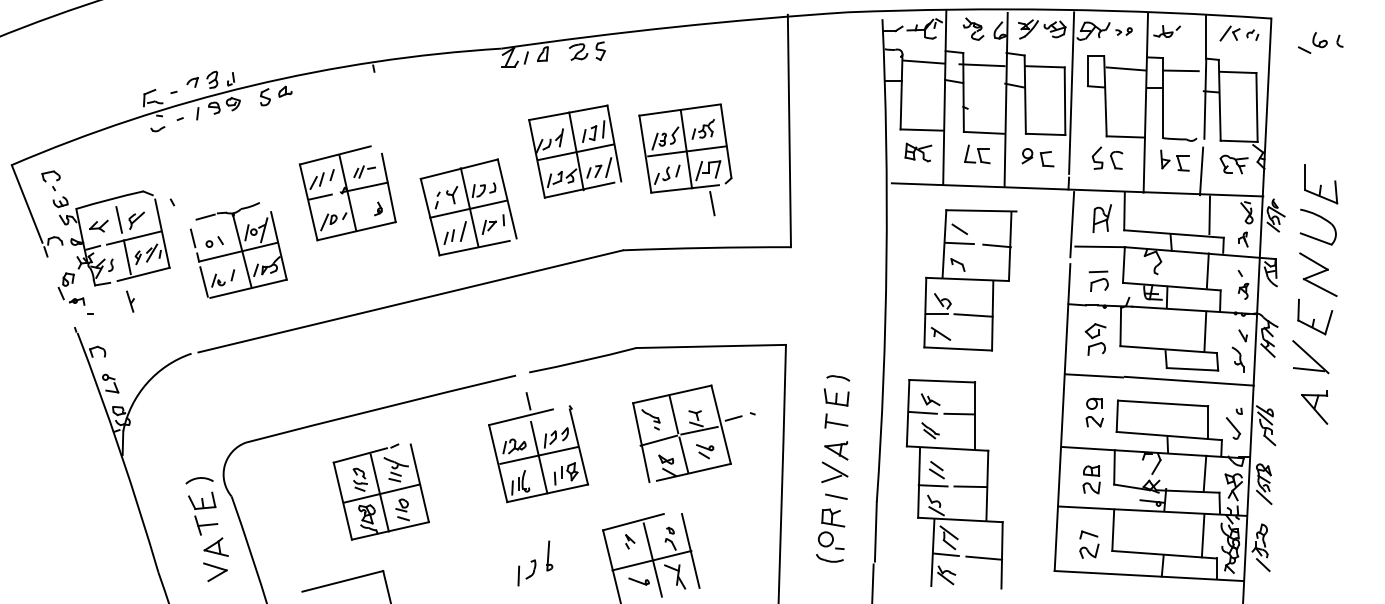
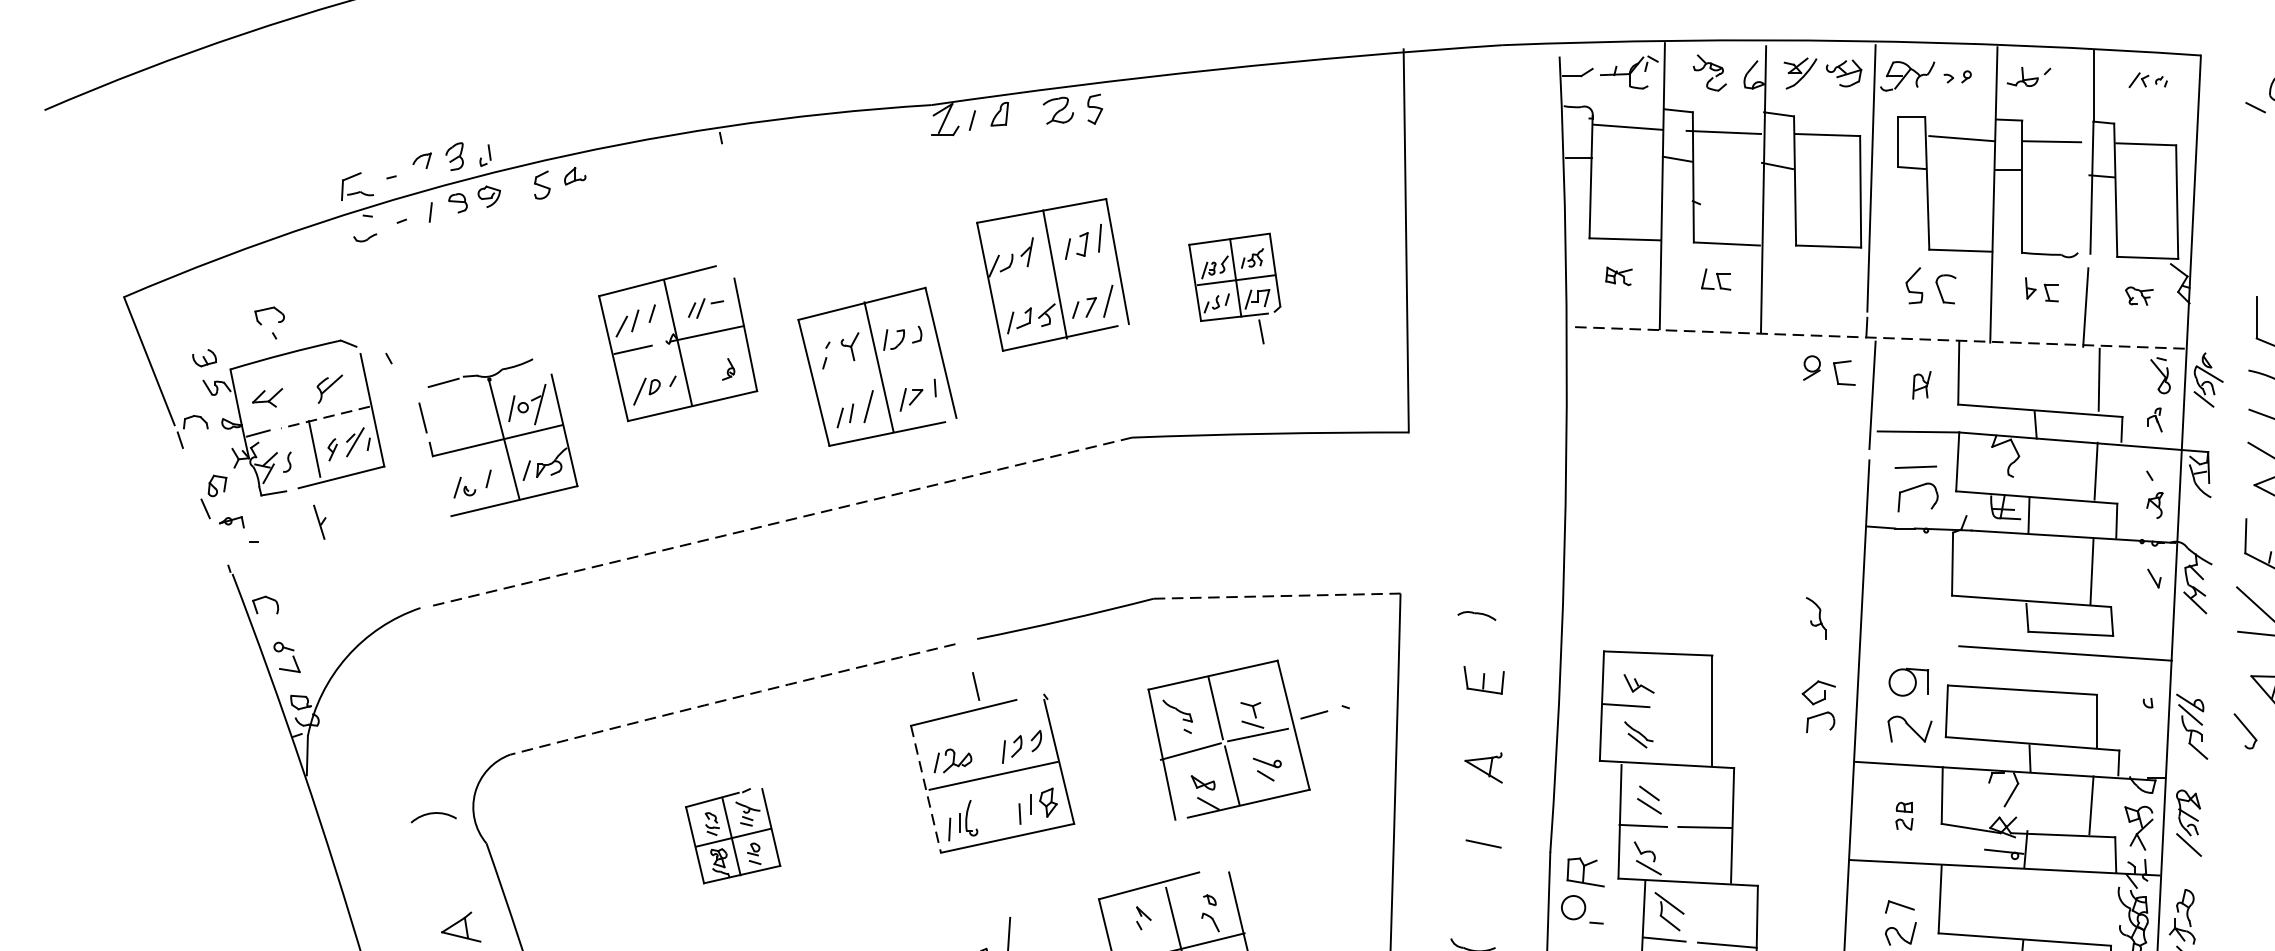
part: (1239, 33) -> (2148, 80), size x0.6
line: (575, 152) -> (1053, 276), removed
part: (918, 152) -> (1619, 276), size x0.6
part: (977, 154) -> (1716, 279), size x0.7
part: (1037, 157) -> (1828, 370), moved
part: (685, 159) -> (1234, 287), size x0.6
part: (1174, 160) -> (2041, 289), size x0.7
part: (1233, 164) -> (2138, 296), size x0.6
part: (50, 180) -> (268, 322), moved
line: (1077, 189) -> (1881, 337), solid -> dashed
line: (467, 208) -> (875, 368), removed
part: (1101, 218) -> (1920, 385), size x0.6
line: (119, 219) -> (301, 386), removed
line: (133, 238) -> (324, 418), solid -> dashed
part: (214, 241) -> (458, 423), removed
part: (970, 280) -> (1704, 487), removed
part: (1098, 280) -> (1915, 487), size x1.4
line: (203, 281) -> (440, 489), removed
line: (410, 301) -> (781, 522), solid -> dashed
part: (1095, 339) -> (1818, 706), moved
line: (711, 346) -> (1277, 596), solid -> dashed
part: (1237, 359) -> (1815, 617), moved
line: (1093, 375) -> (1907, 644), removed
part: (838, 378) -> (1477, 615), moved
arc: (380, 408) -> (731, 698), solid -> dashed
part: (1094, 412) -> (1909, 705), size x1.6
line: (959, 413) -> (1686, 706), removed
part: (836, 420) -> (1483, 718), removed
part: (1233, 428) -> (2245, 731), moved
line: (539, 457) -> (994, 779), removed
line: (498, 463) -> (926, 789), solid -> dashed
part: (834, 471) -> (1480, 802), removed
part: (1091, 479) -> (1904, 815), size x0.6
part: (380, 491) -> (731, 835), size x0.6
part: (203, 513) -> (440, 871), removed
part: (831, 528) -> (1582, 889), moved
line: (1202, 535) -> (2087, 907), removed

